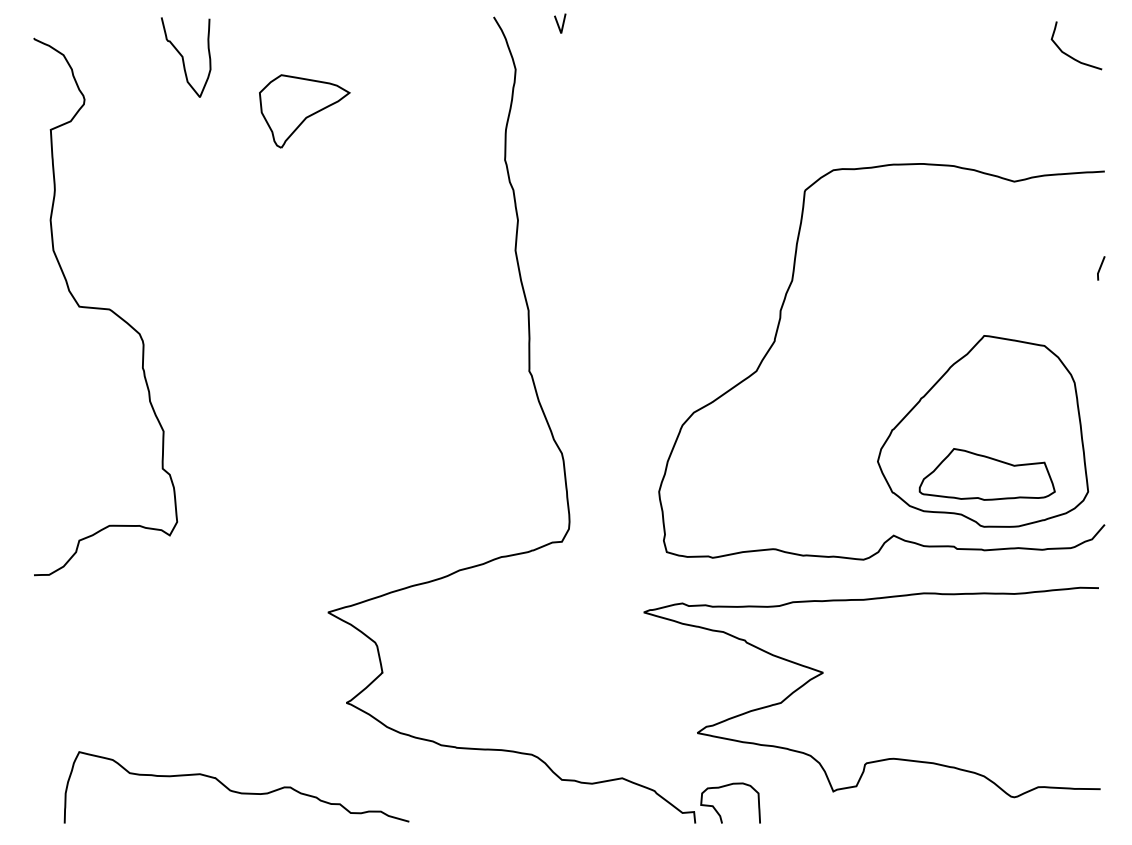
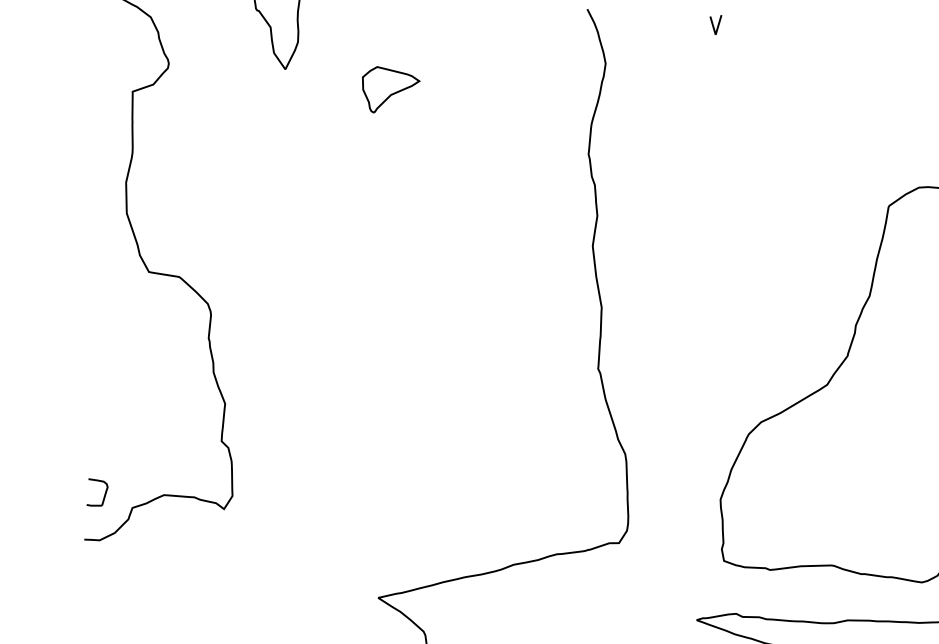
line: (558, 23) -> (713, 24), moved
part: (305, 110) -> (390, 90), size x0.62
part: (50, 529) -> (104, 494), added

